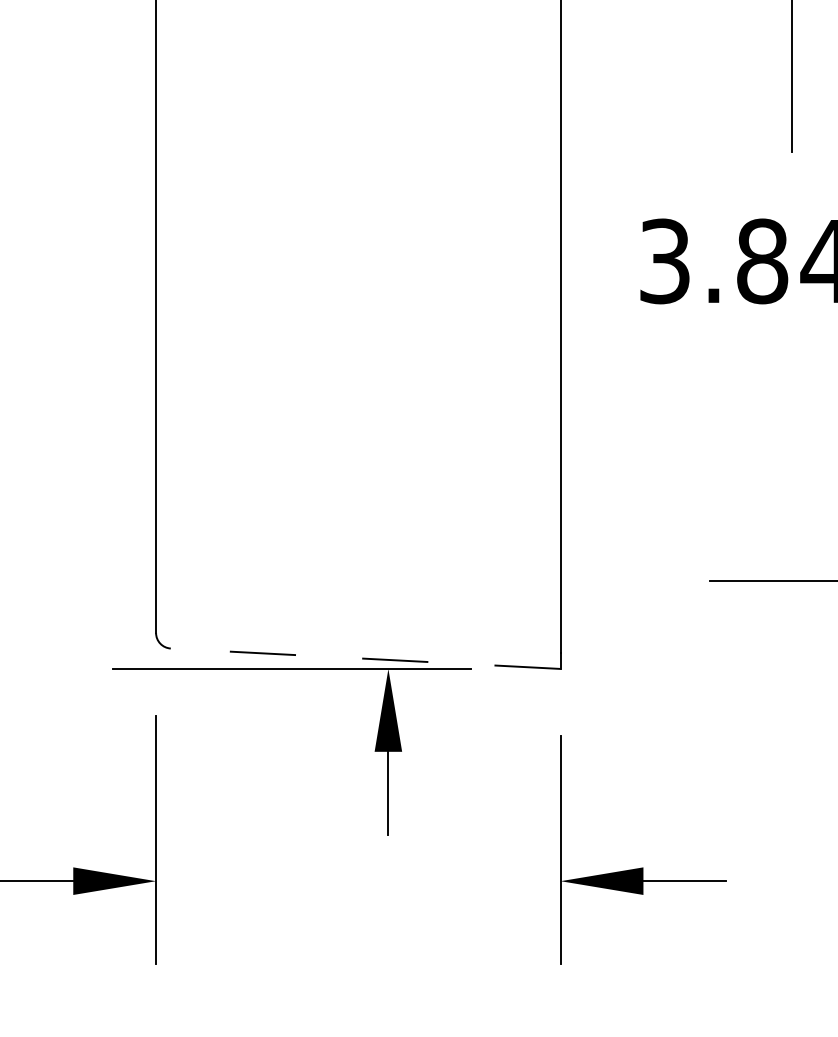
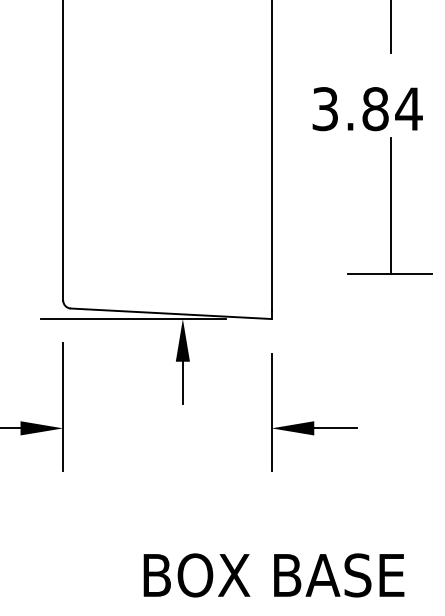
line: (793, 448) -> (391, 205), added
line: (366, 658) -> (171, 313), dashed -> solid

